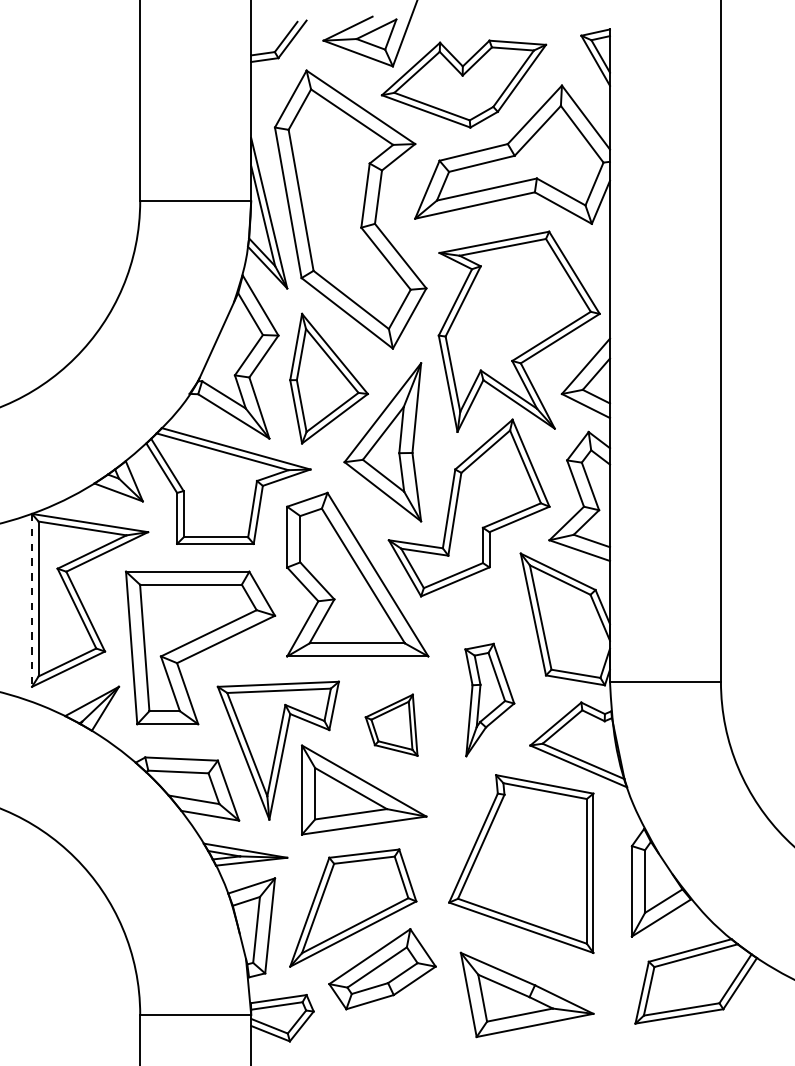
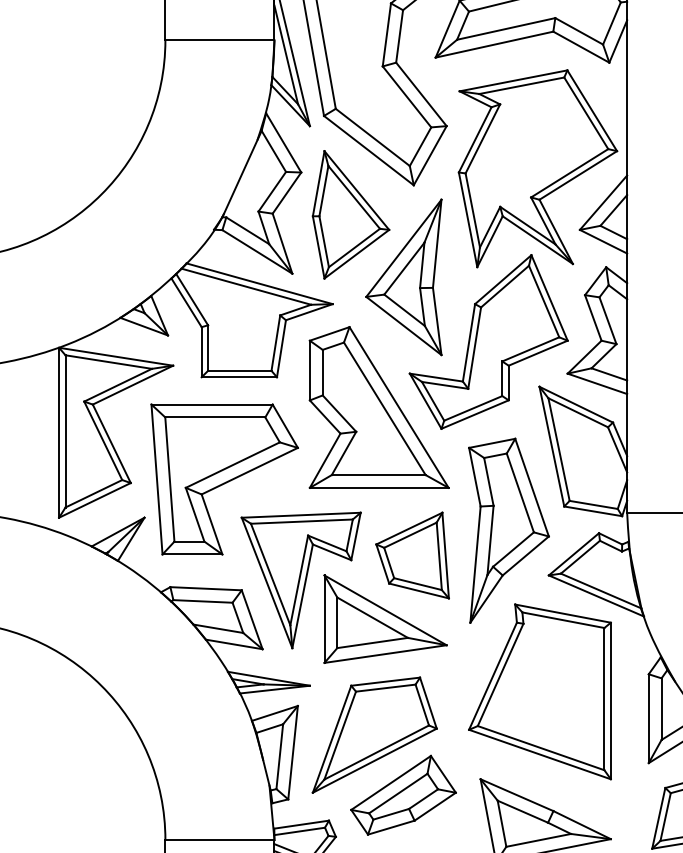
line: (32, 600) -> (59, 432), dashed -> solid
part: (489, 699) -> (508, 530), size x1.67
part: (391, 724) -> (412, 554), size x1.43

